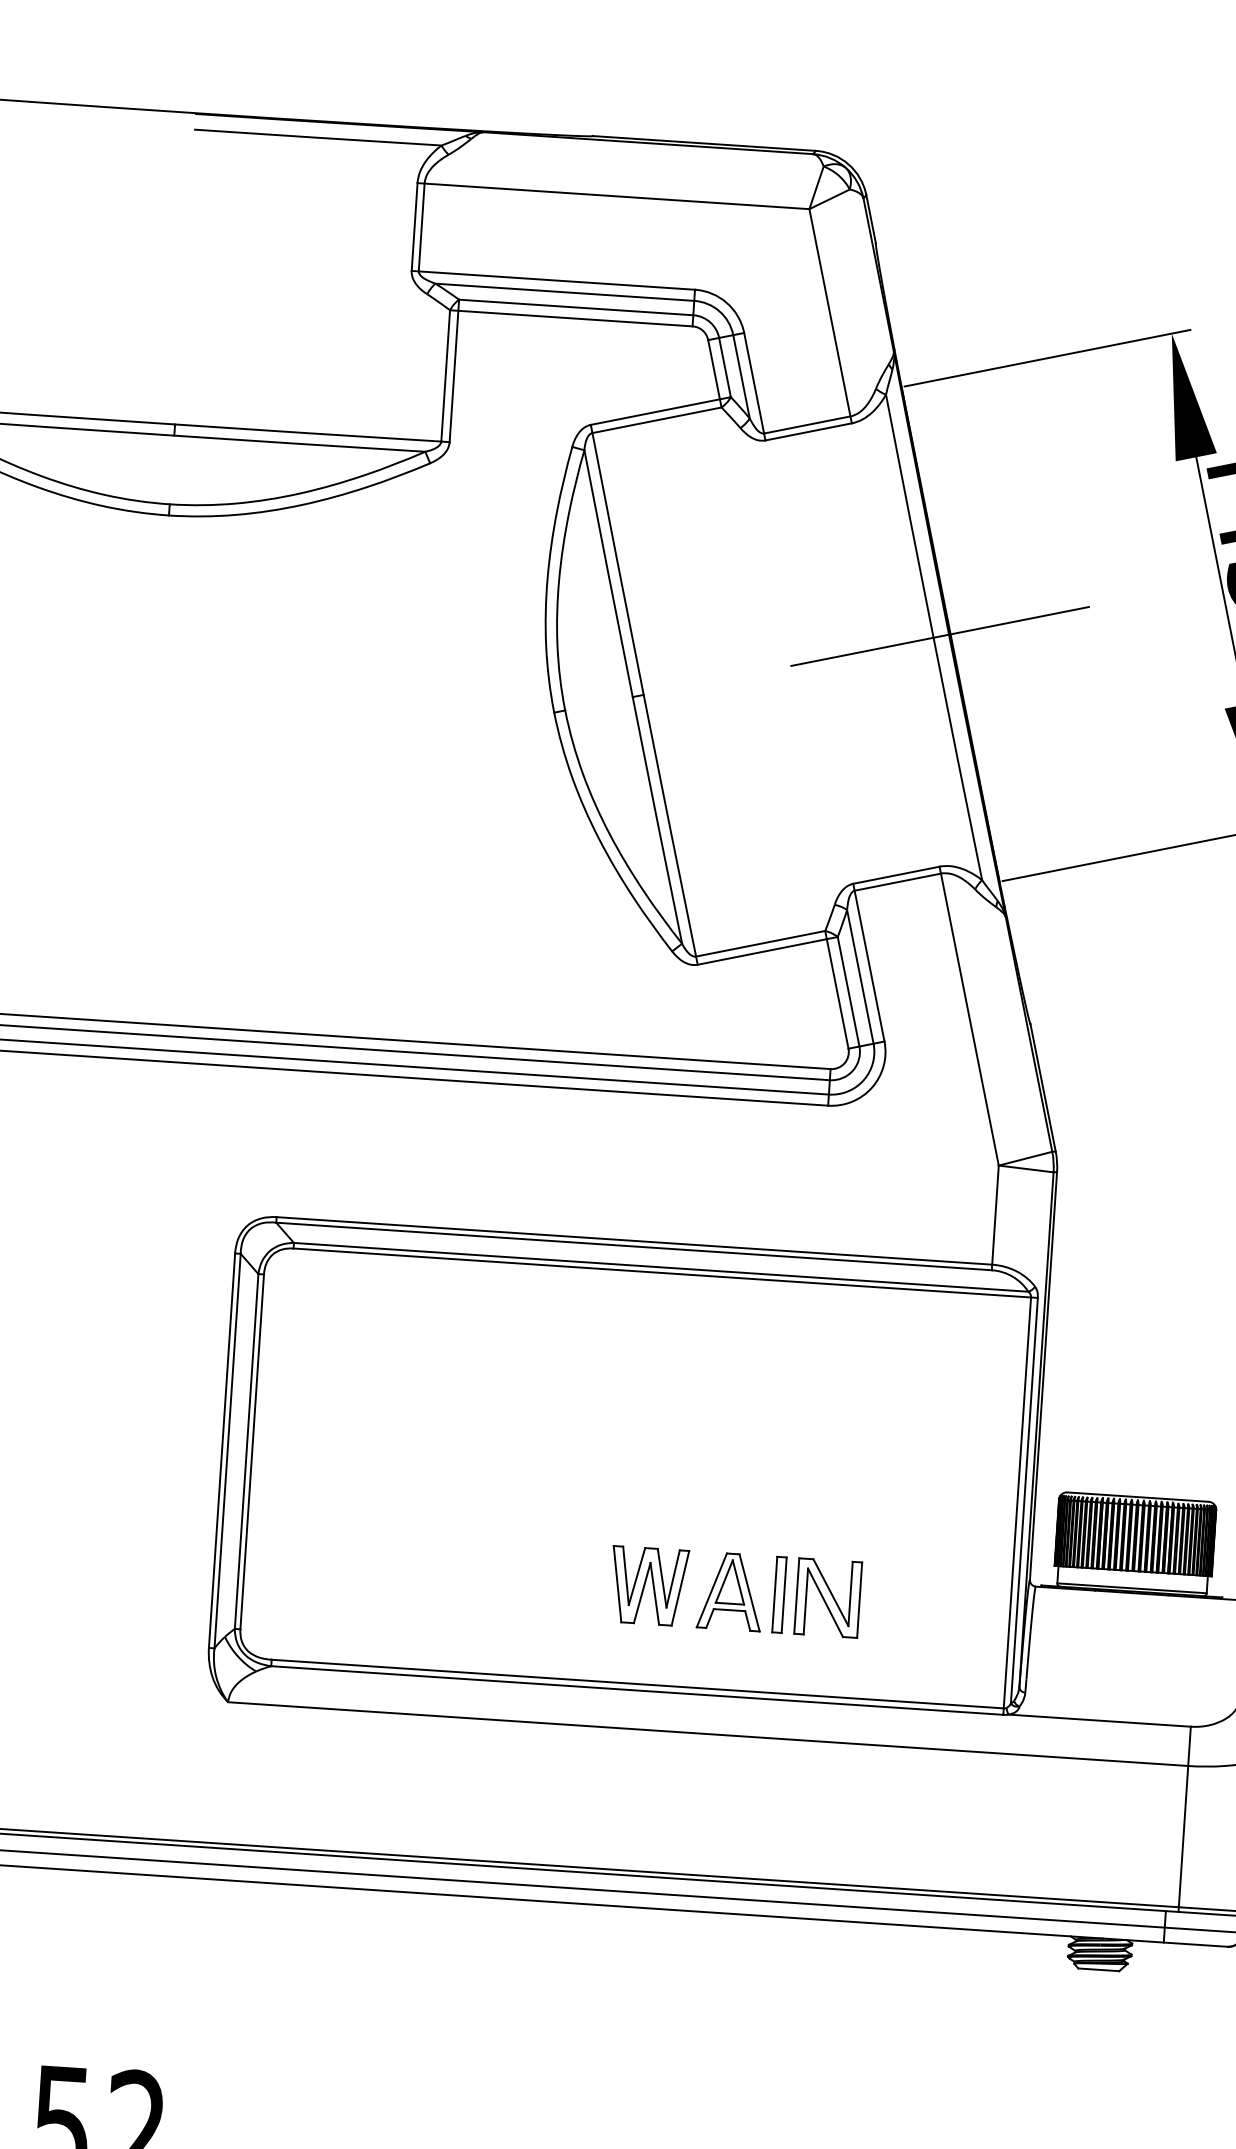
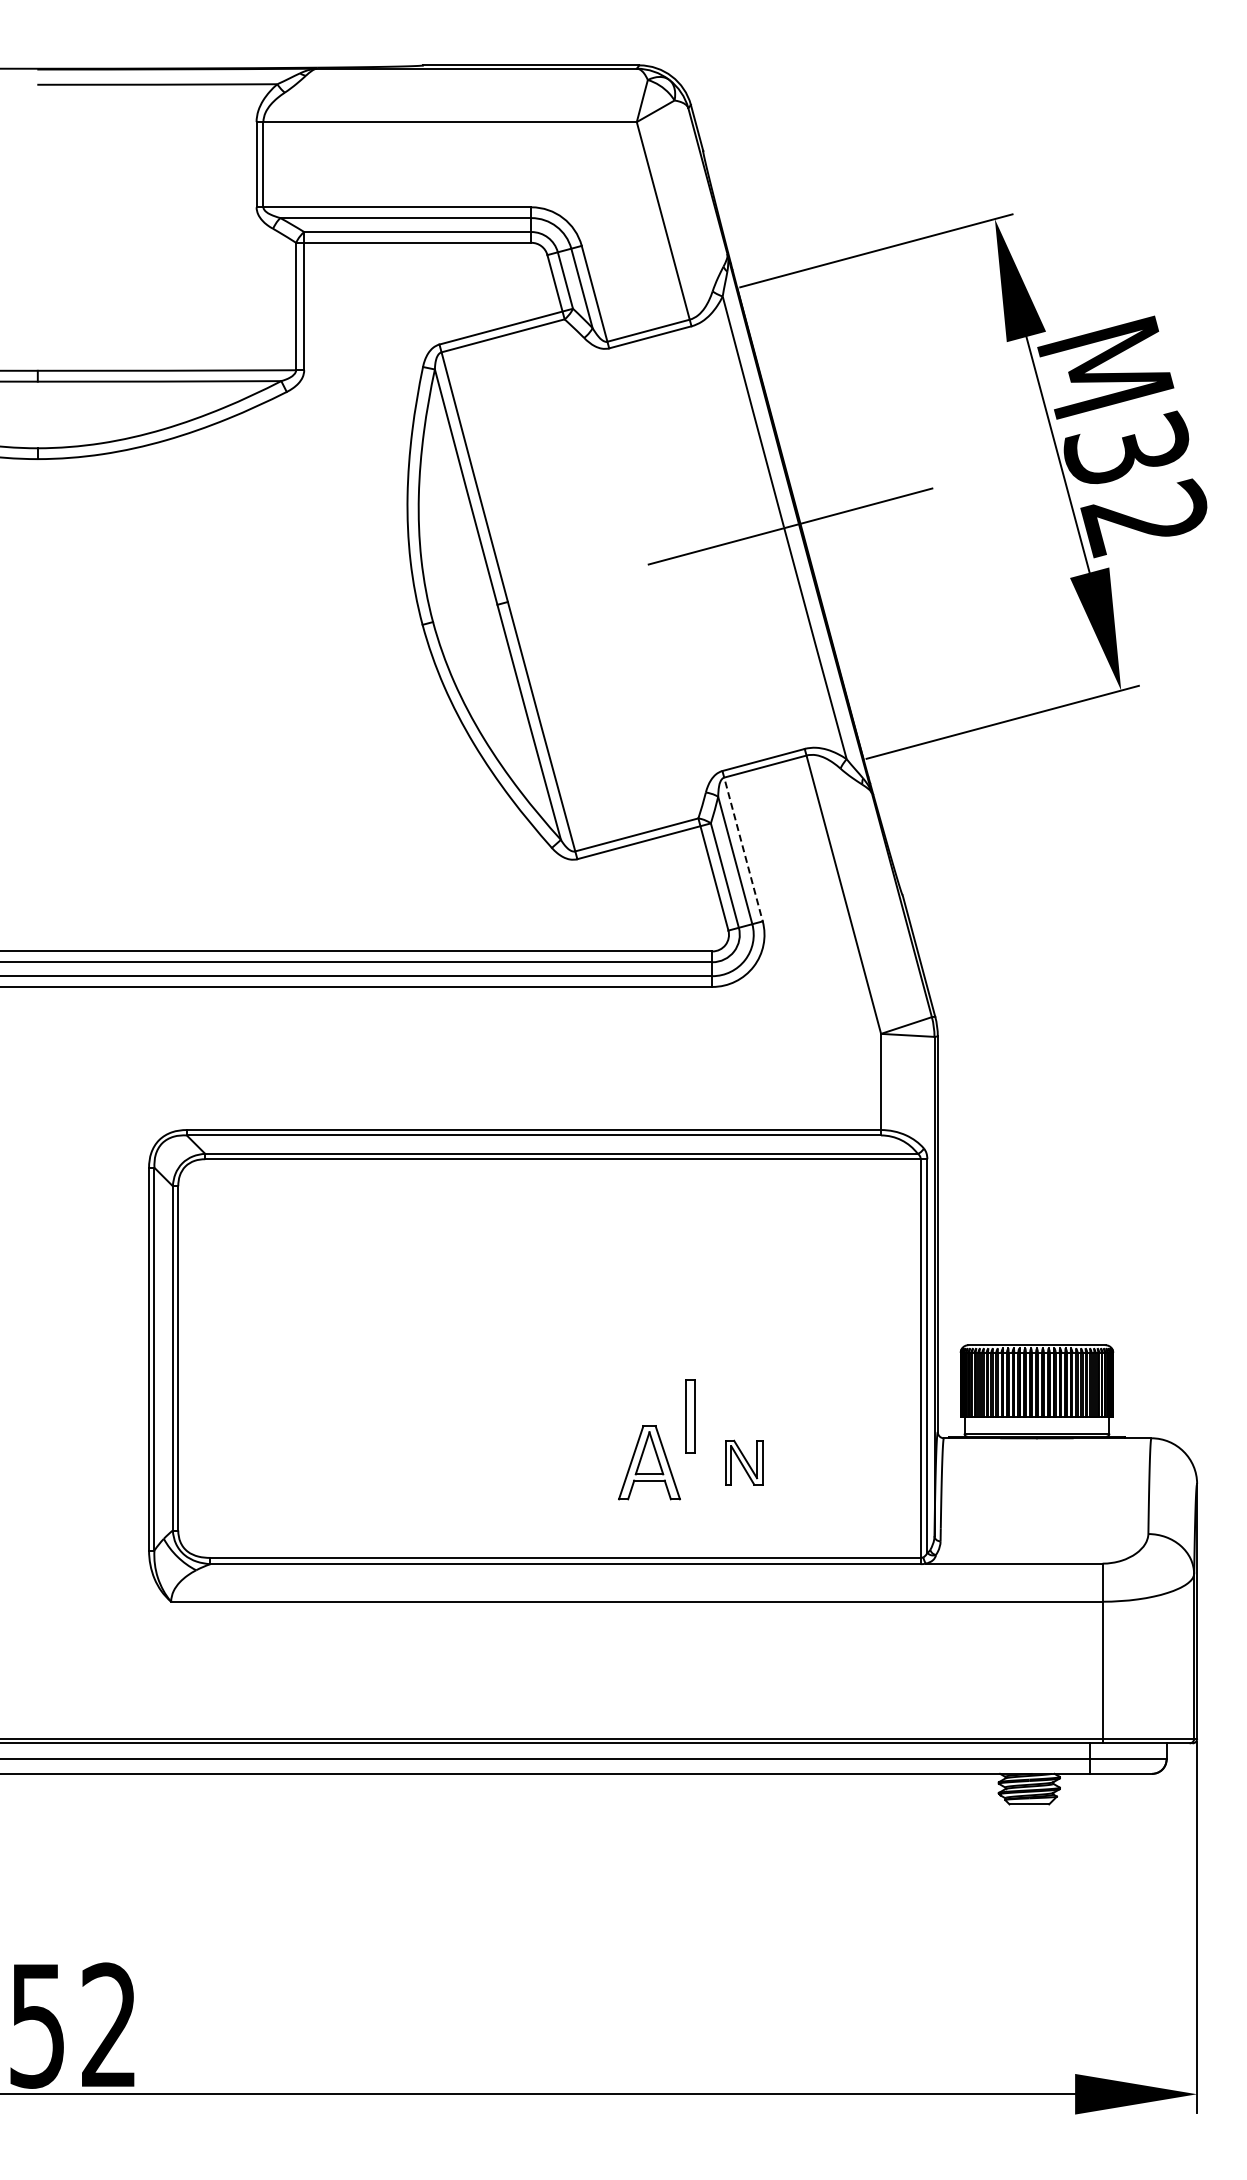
line: (868, 962) -> (742, 846), solid -> dashed
part: (648, 1585) -> (569, 1462), removed
part: (779, 1594) -> (690, 1416), moved
part: (828, 1597) -> (744, 1462), size x0.6

